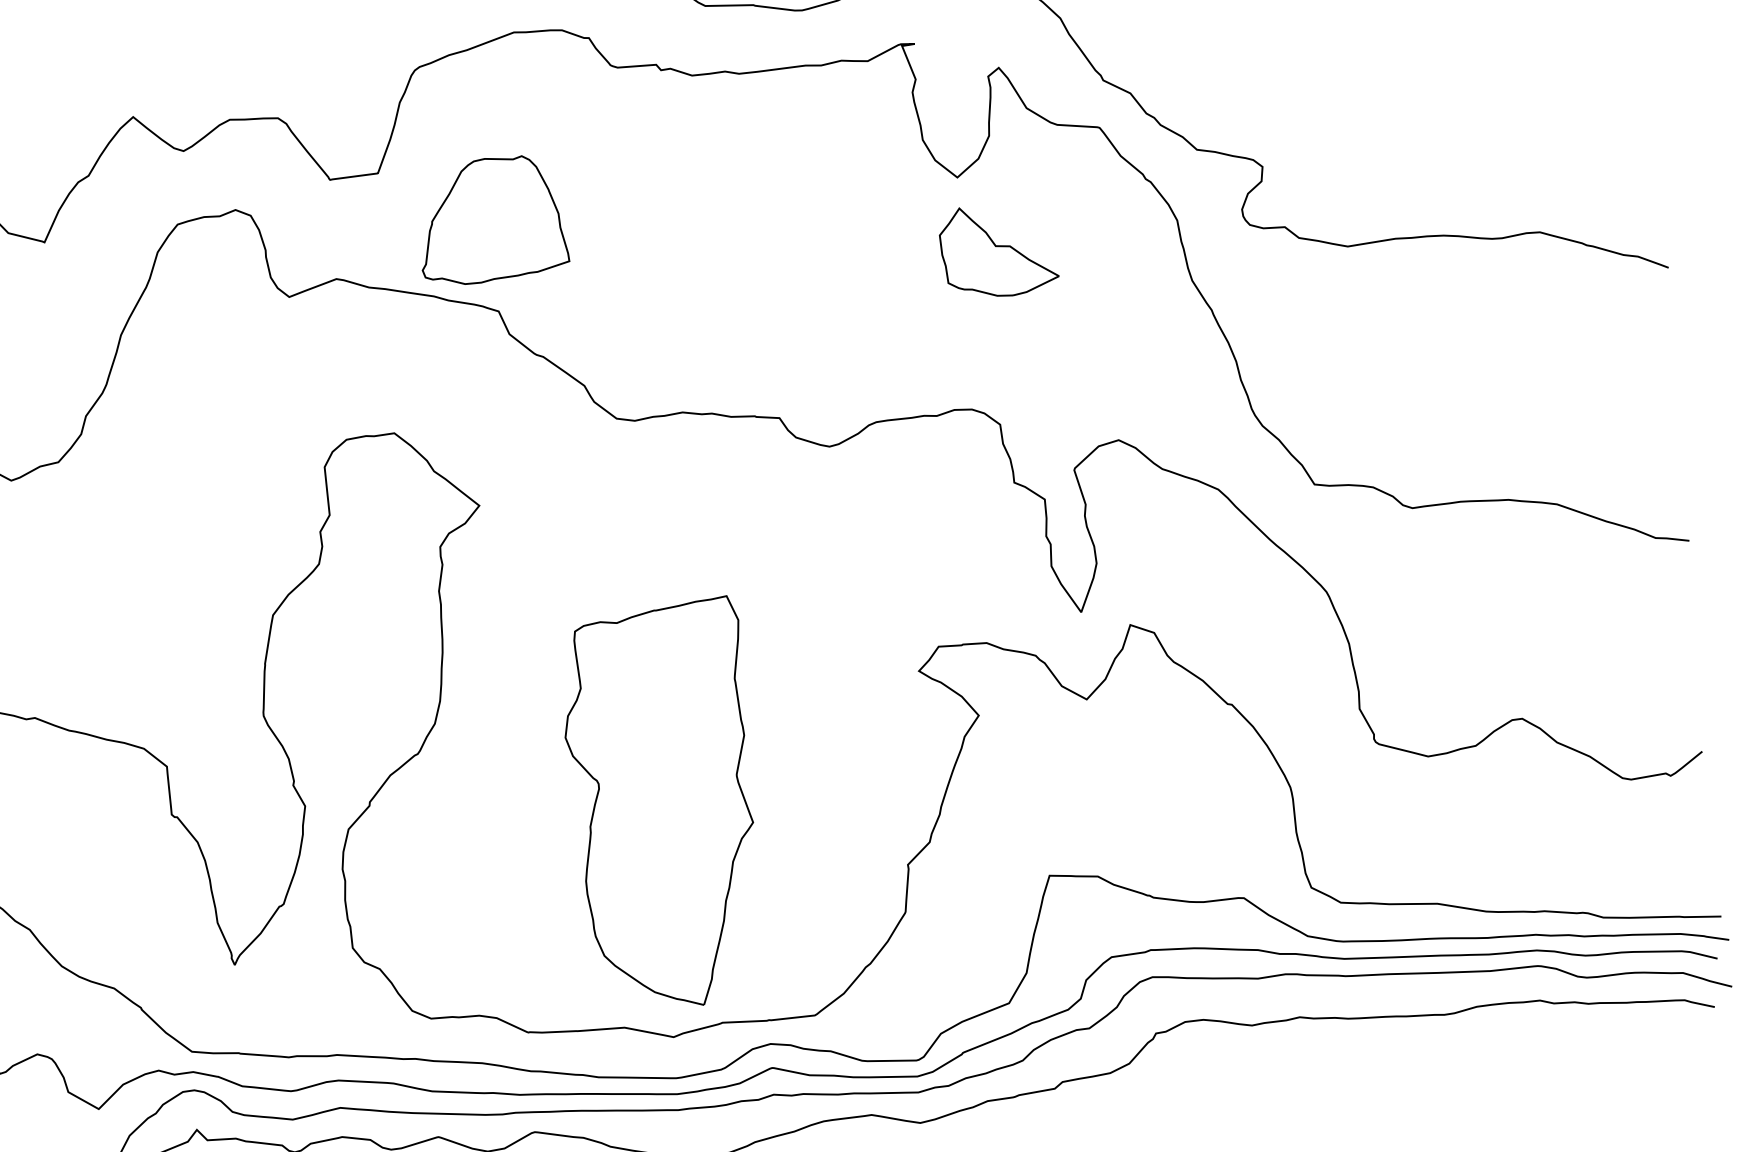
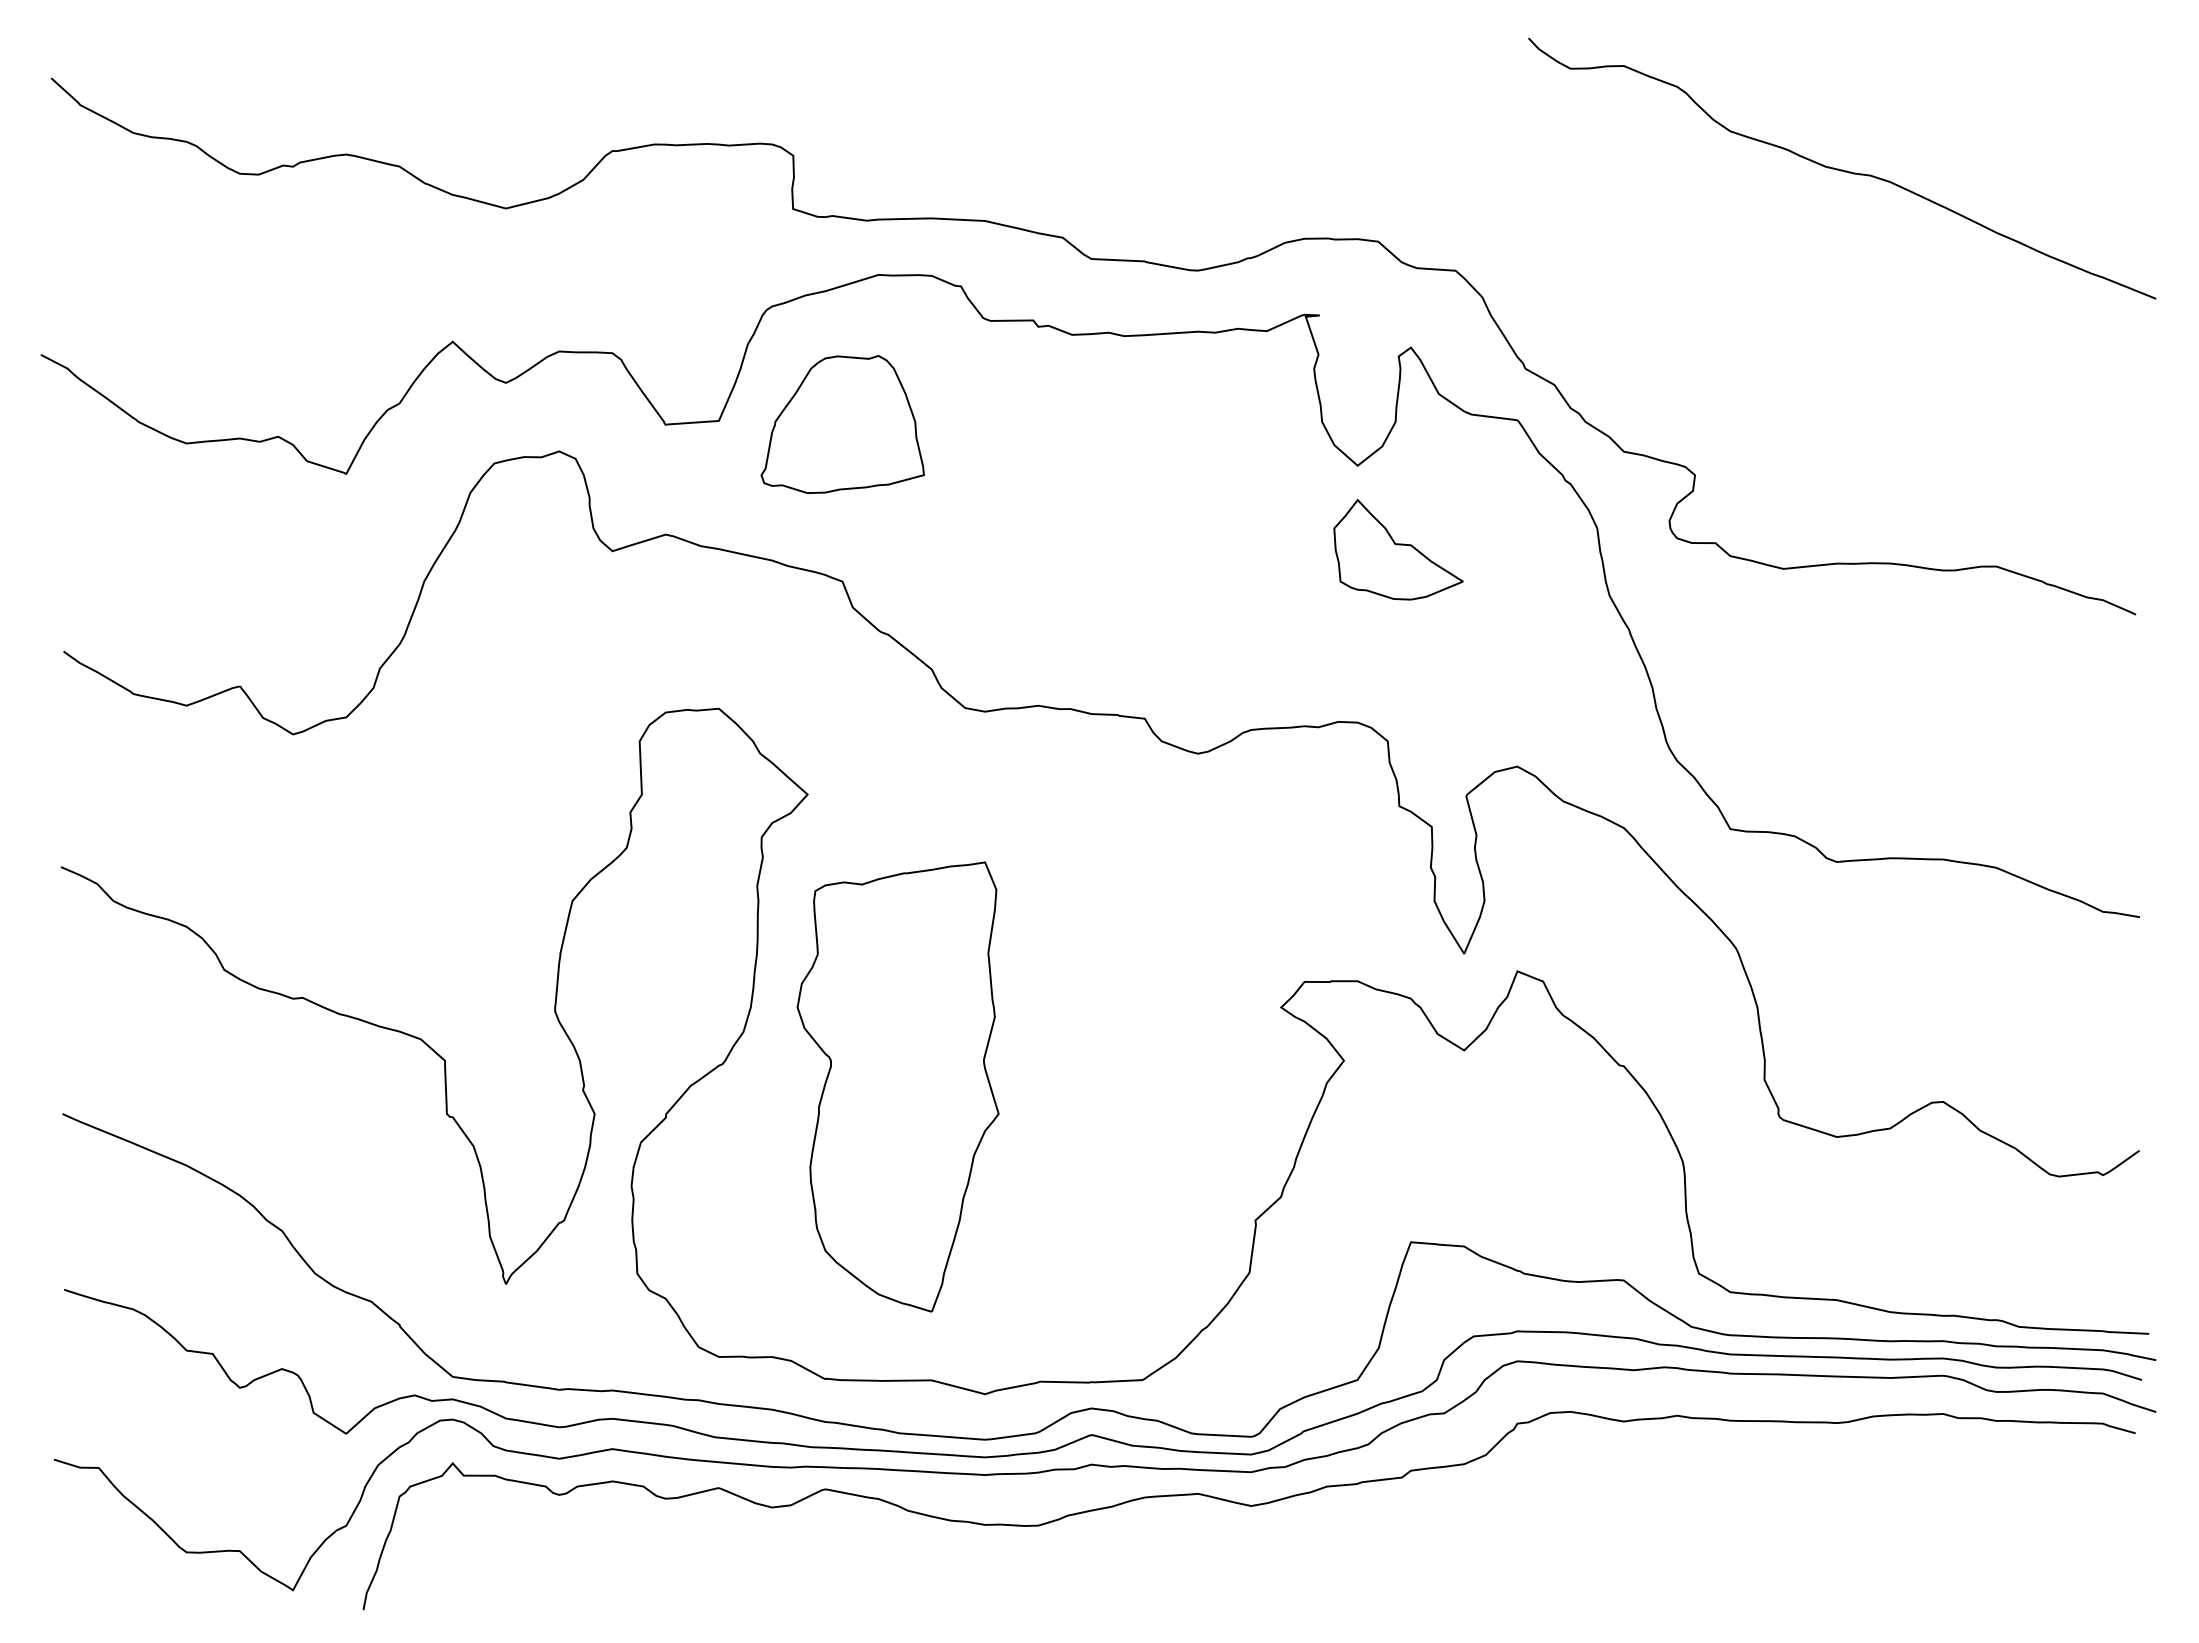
part: (492, 220) -> (842, 424), moved
part: (660, 803) -> (897, 1086), moved

